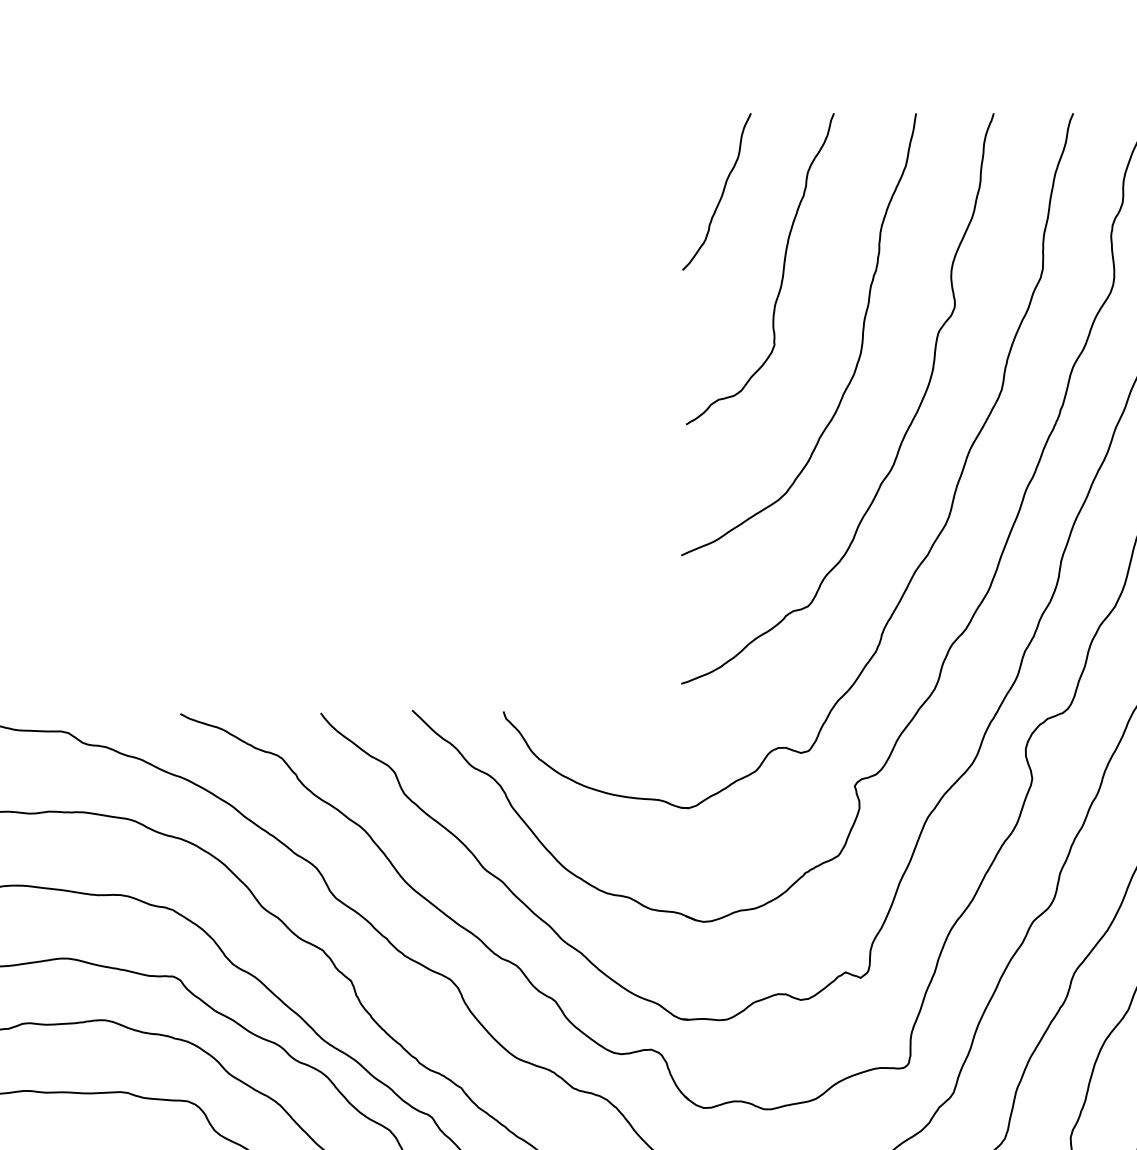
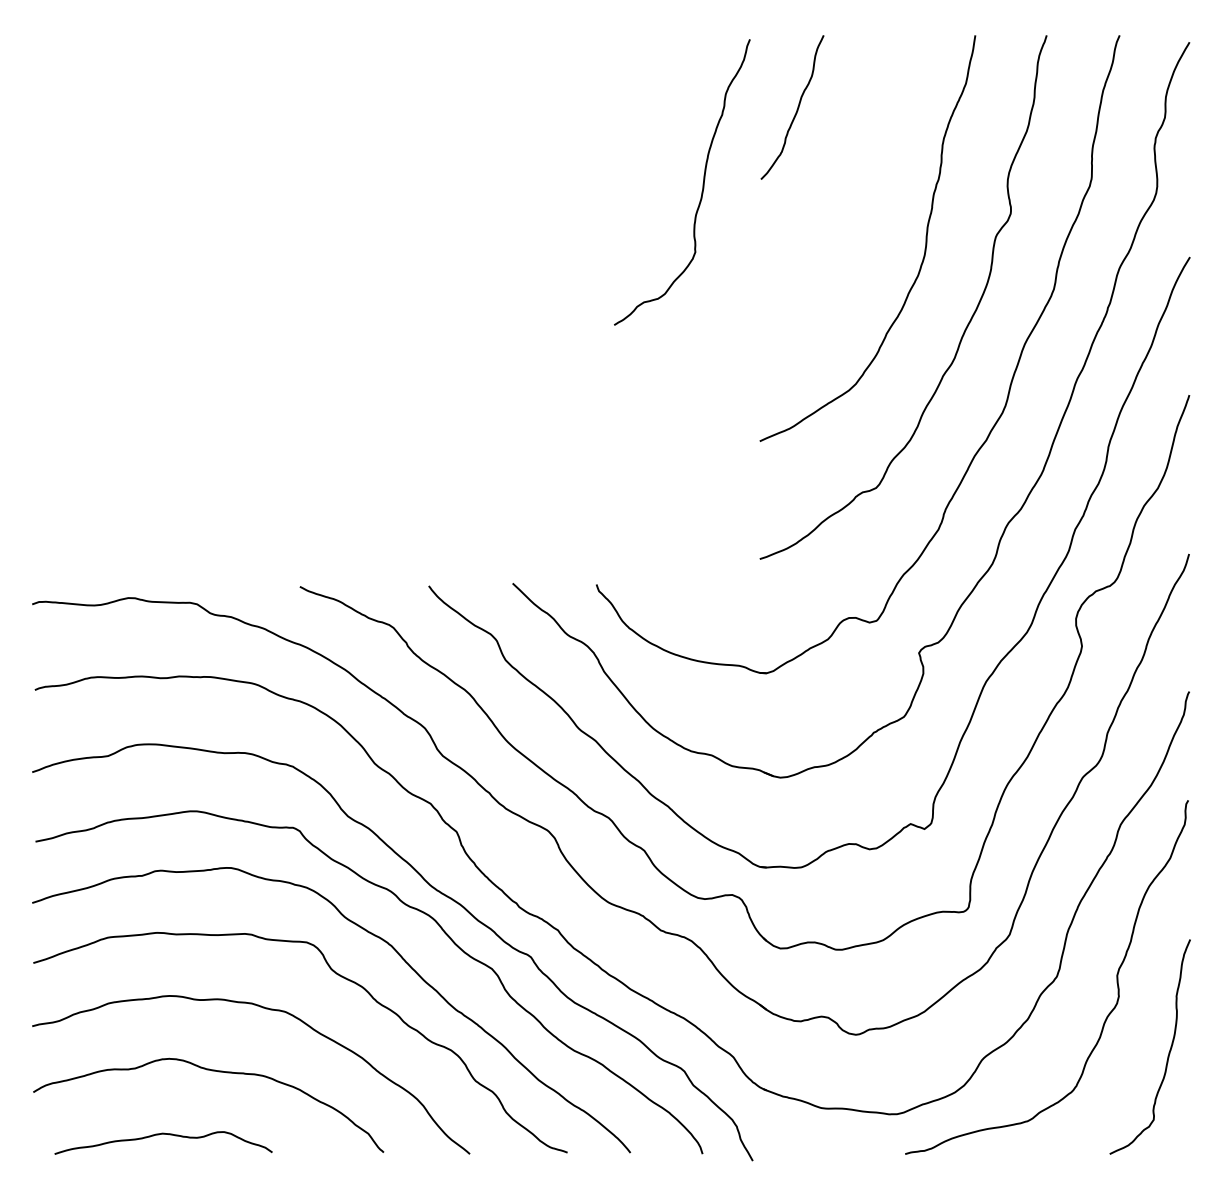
curve: (782, 270) -> (702, 183), moved

